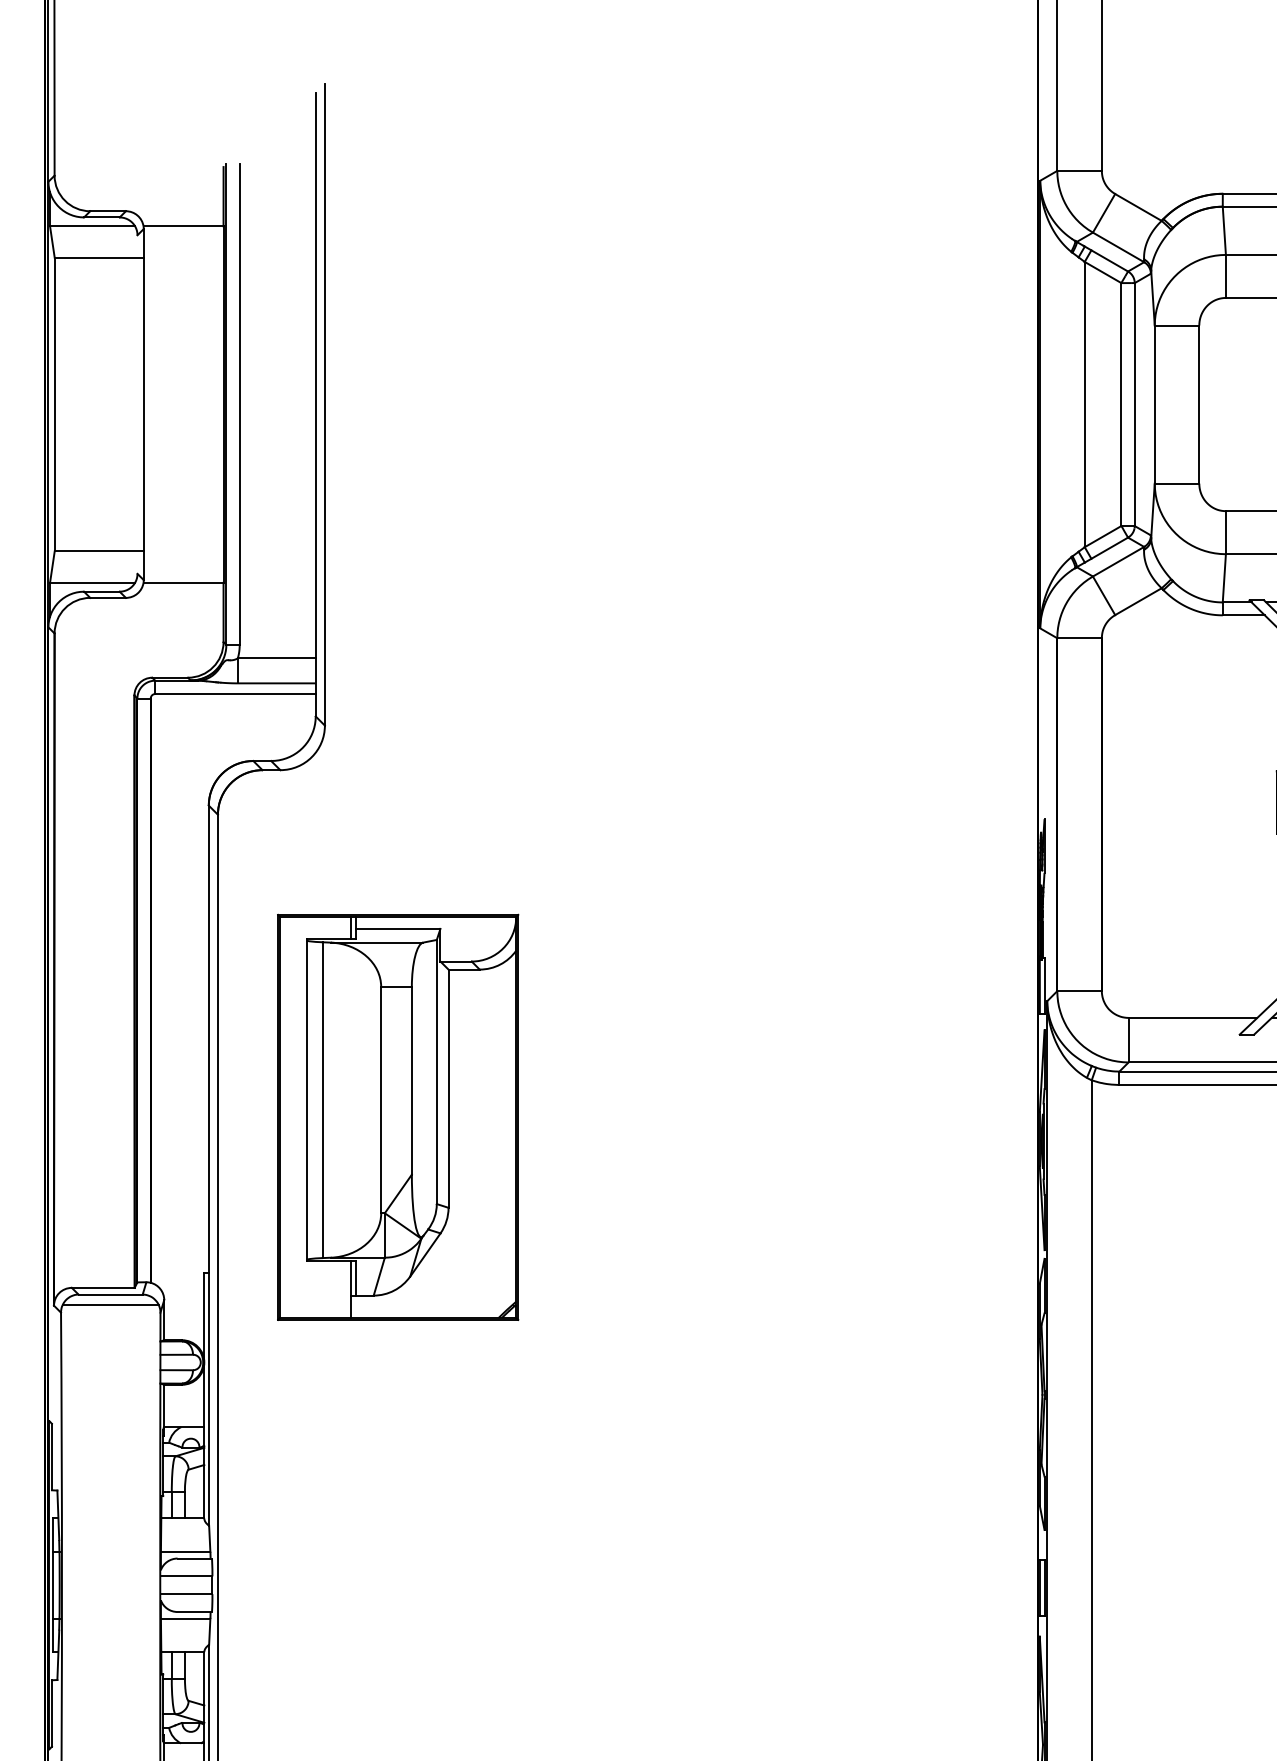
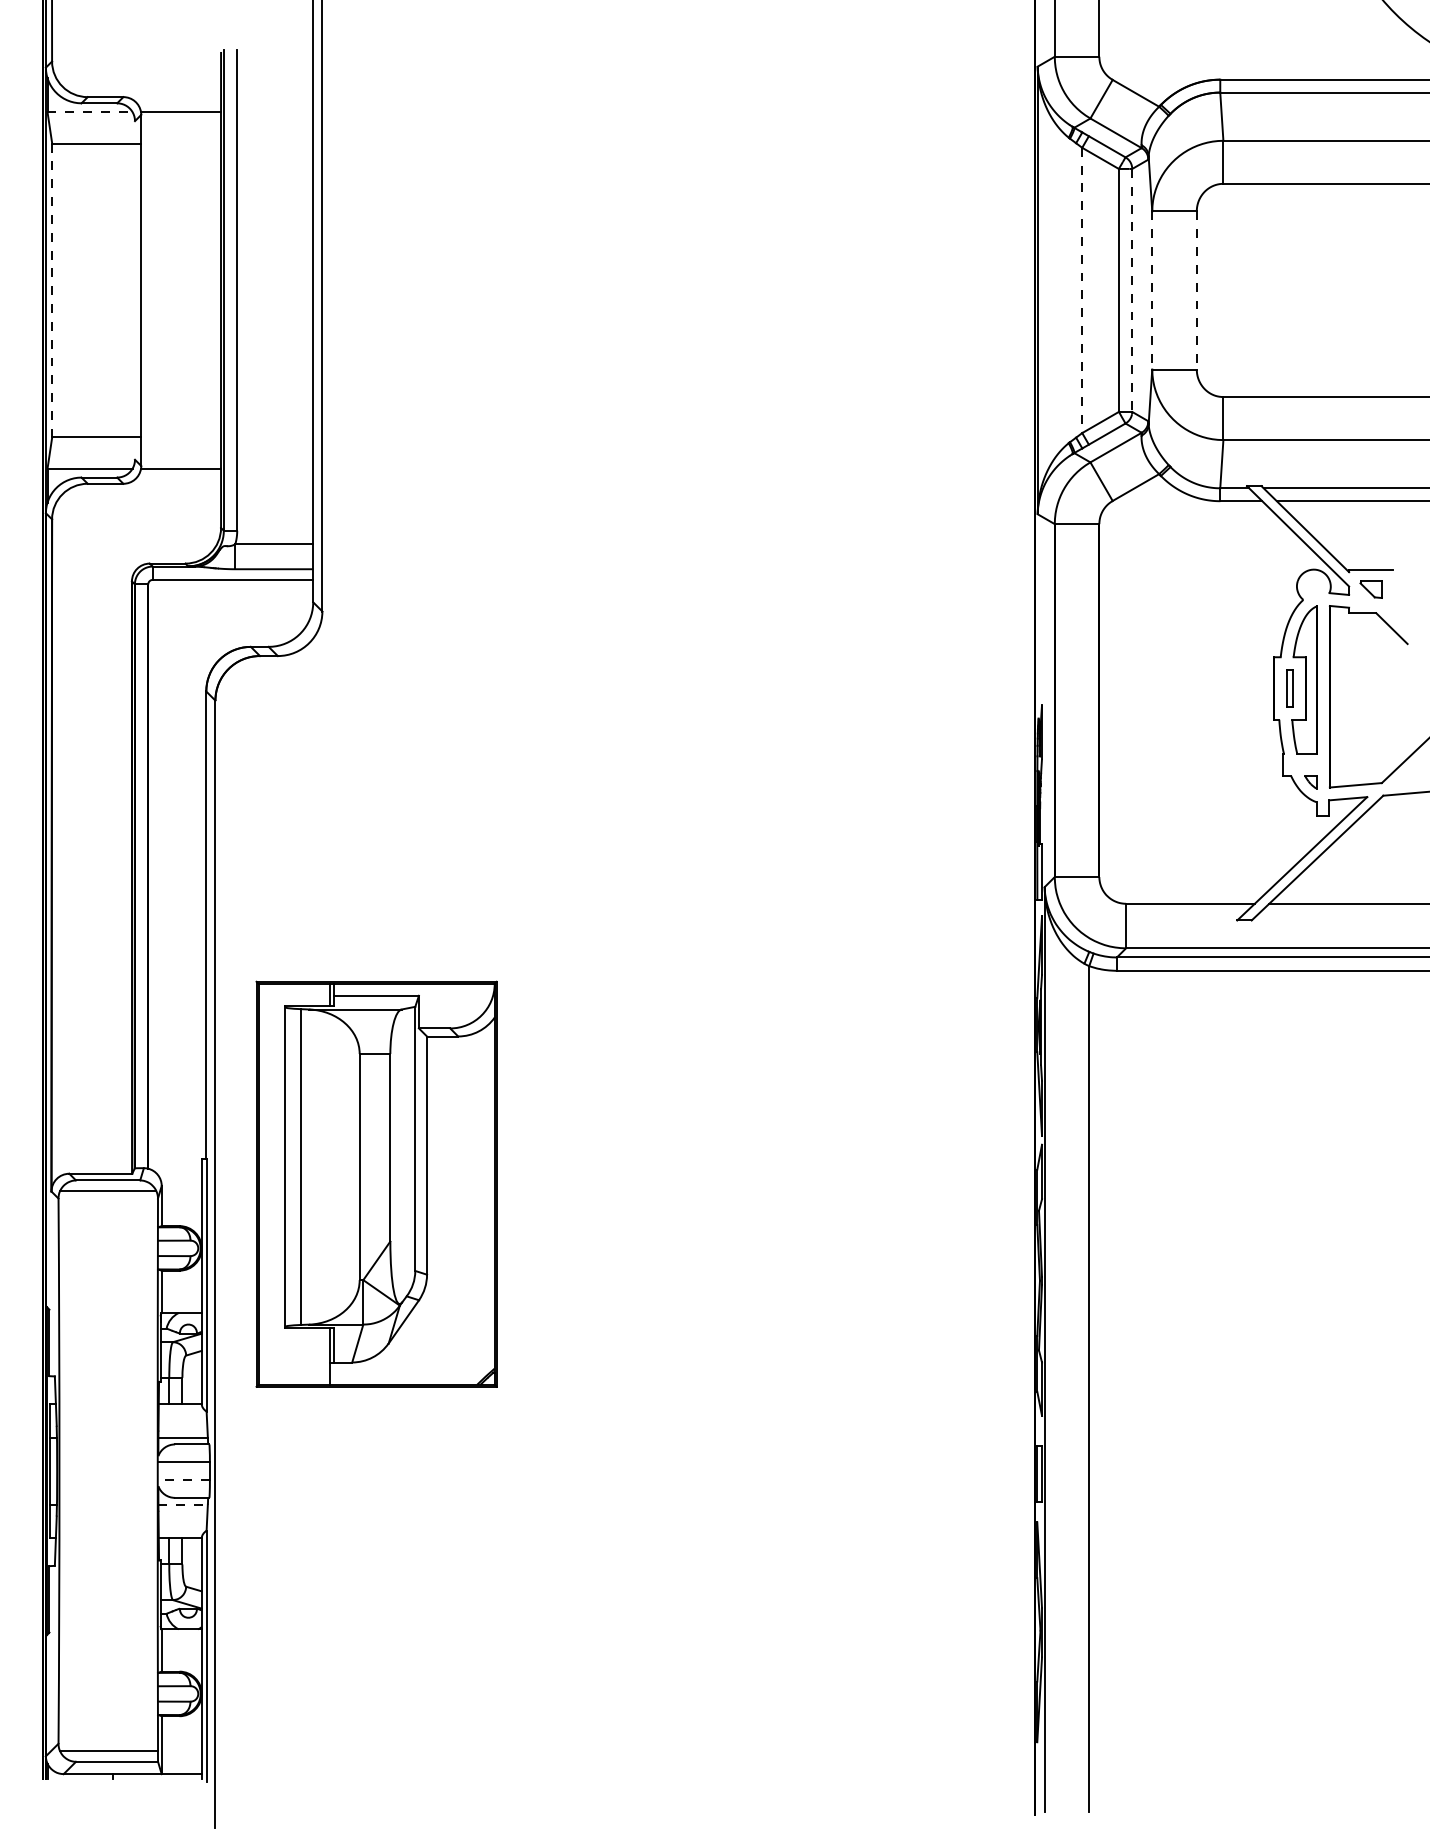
line: (93, 226) -> (90, 112), solid -> dashed
line: (55, 404) -> (52, 290), solid -> dashed
line: (1085, 404) -> (1082, 290), solid -> dashed
line: (1135, 404) -> (1132, 290), solid -> dashed
line: (1155, 404) -> (1152, 290), solid -> dashed
line: (1199, 404) -> (1196, 290), solid -> dashed
part: (398, 1116) -> (376, 1183), moved
line: (187, 1594) -> (184, 1480), solid -> dashed
line: (186, 1618) -> (183, 1504), solid -> dashed

